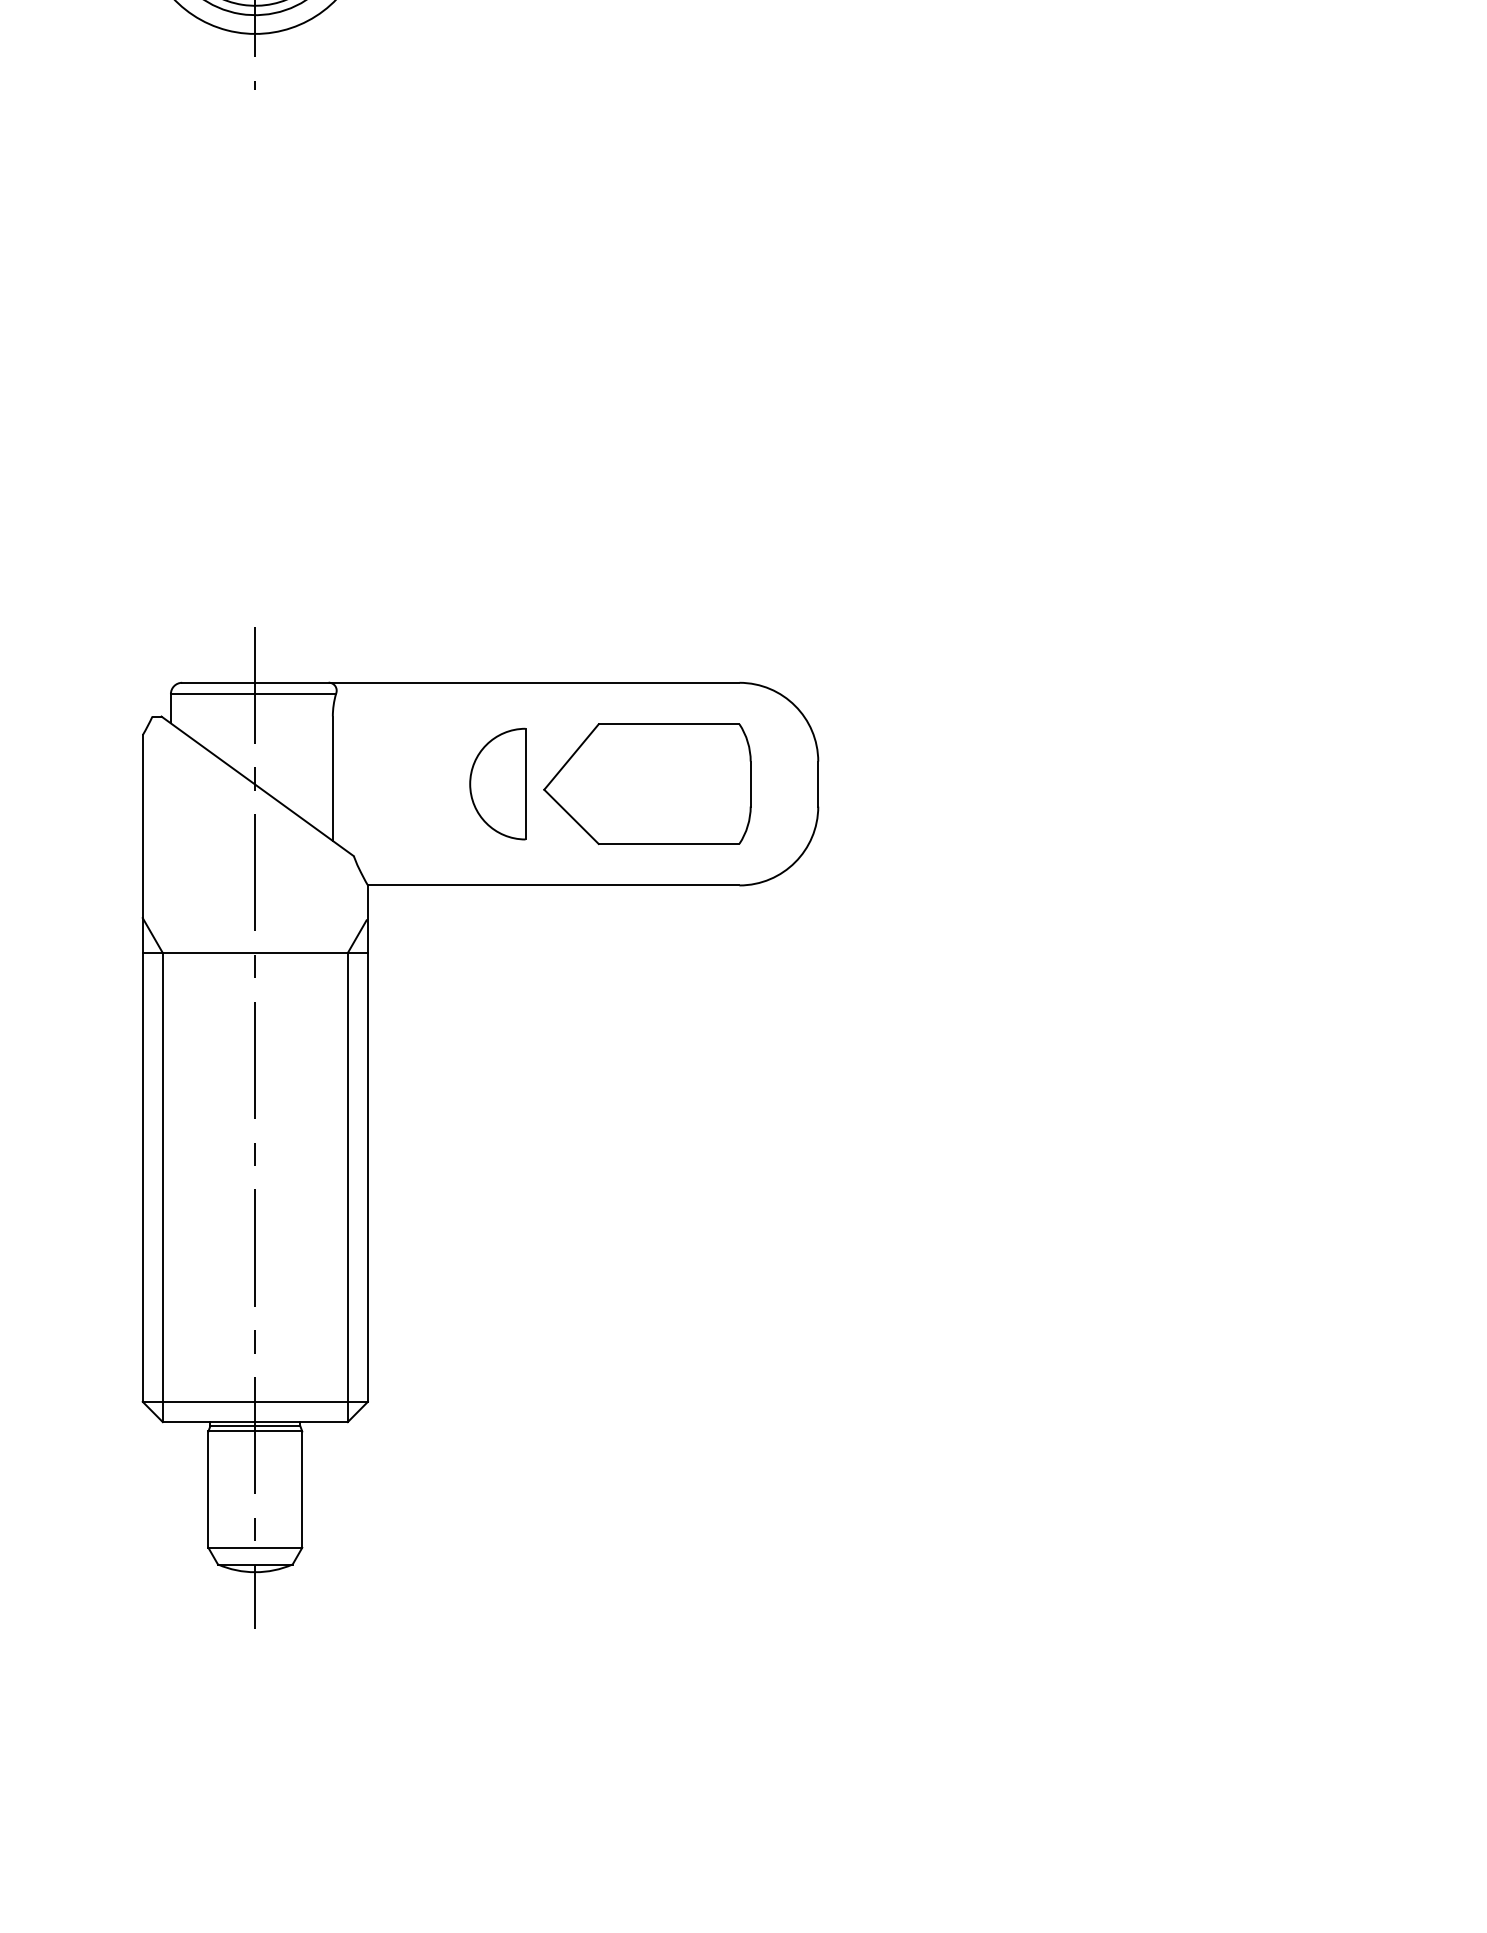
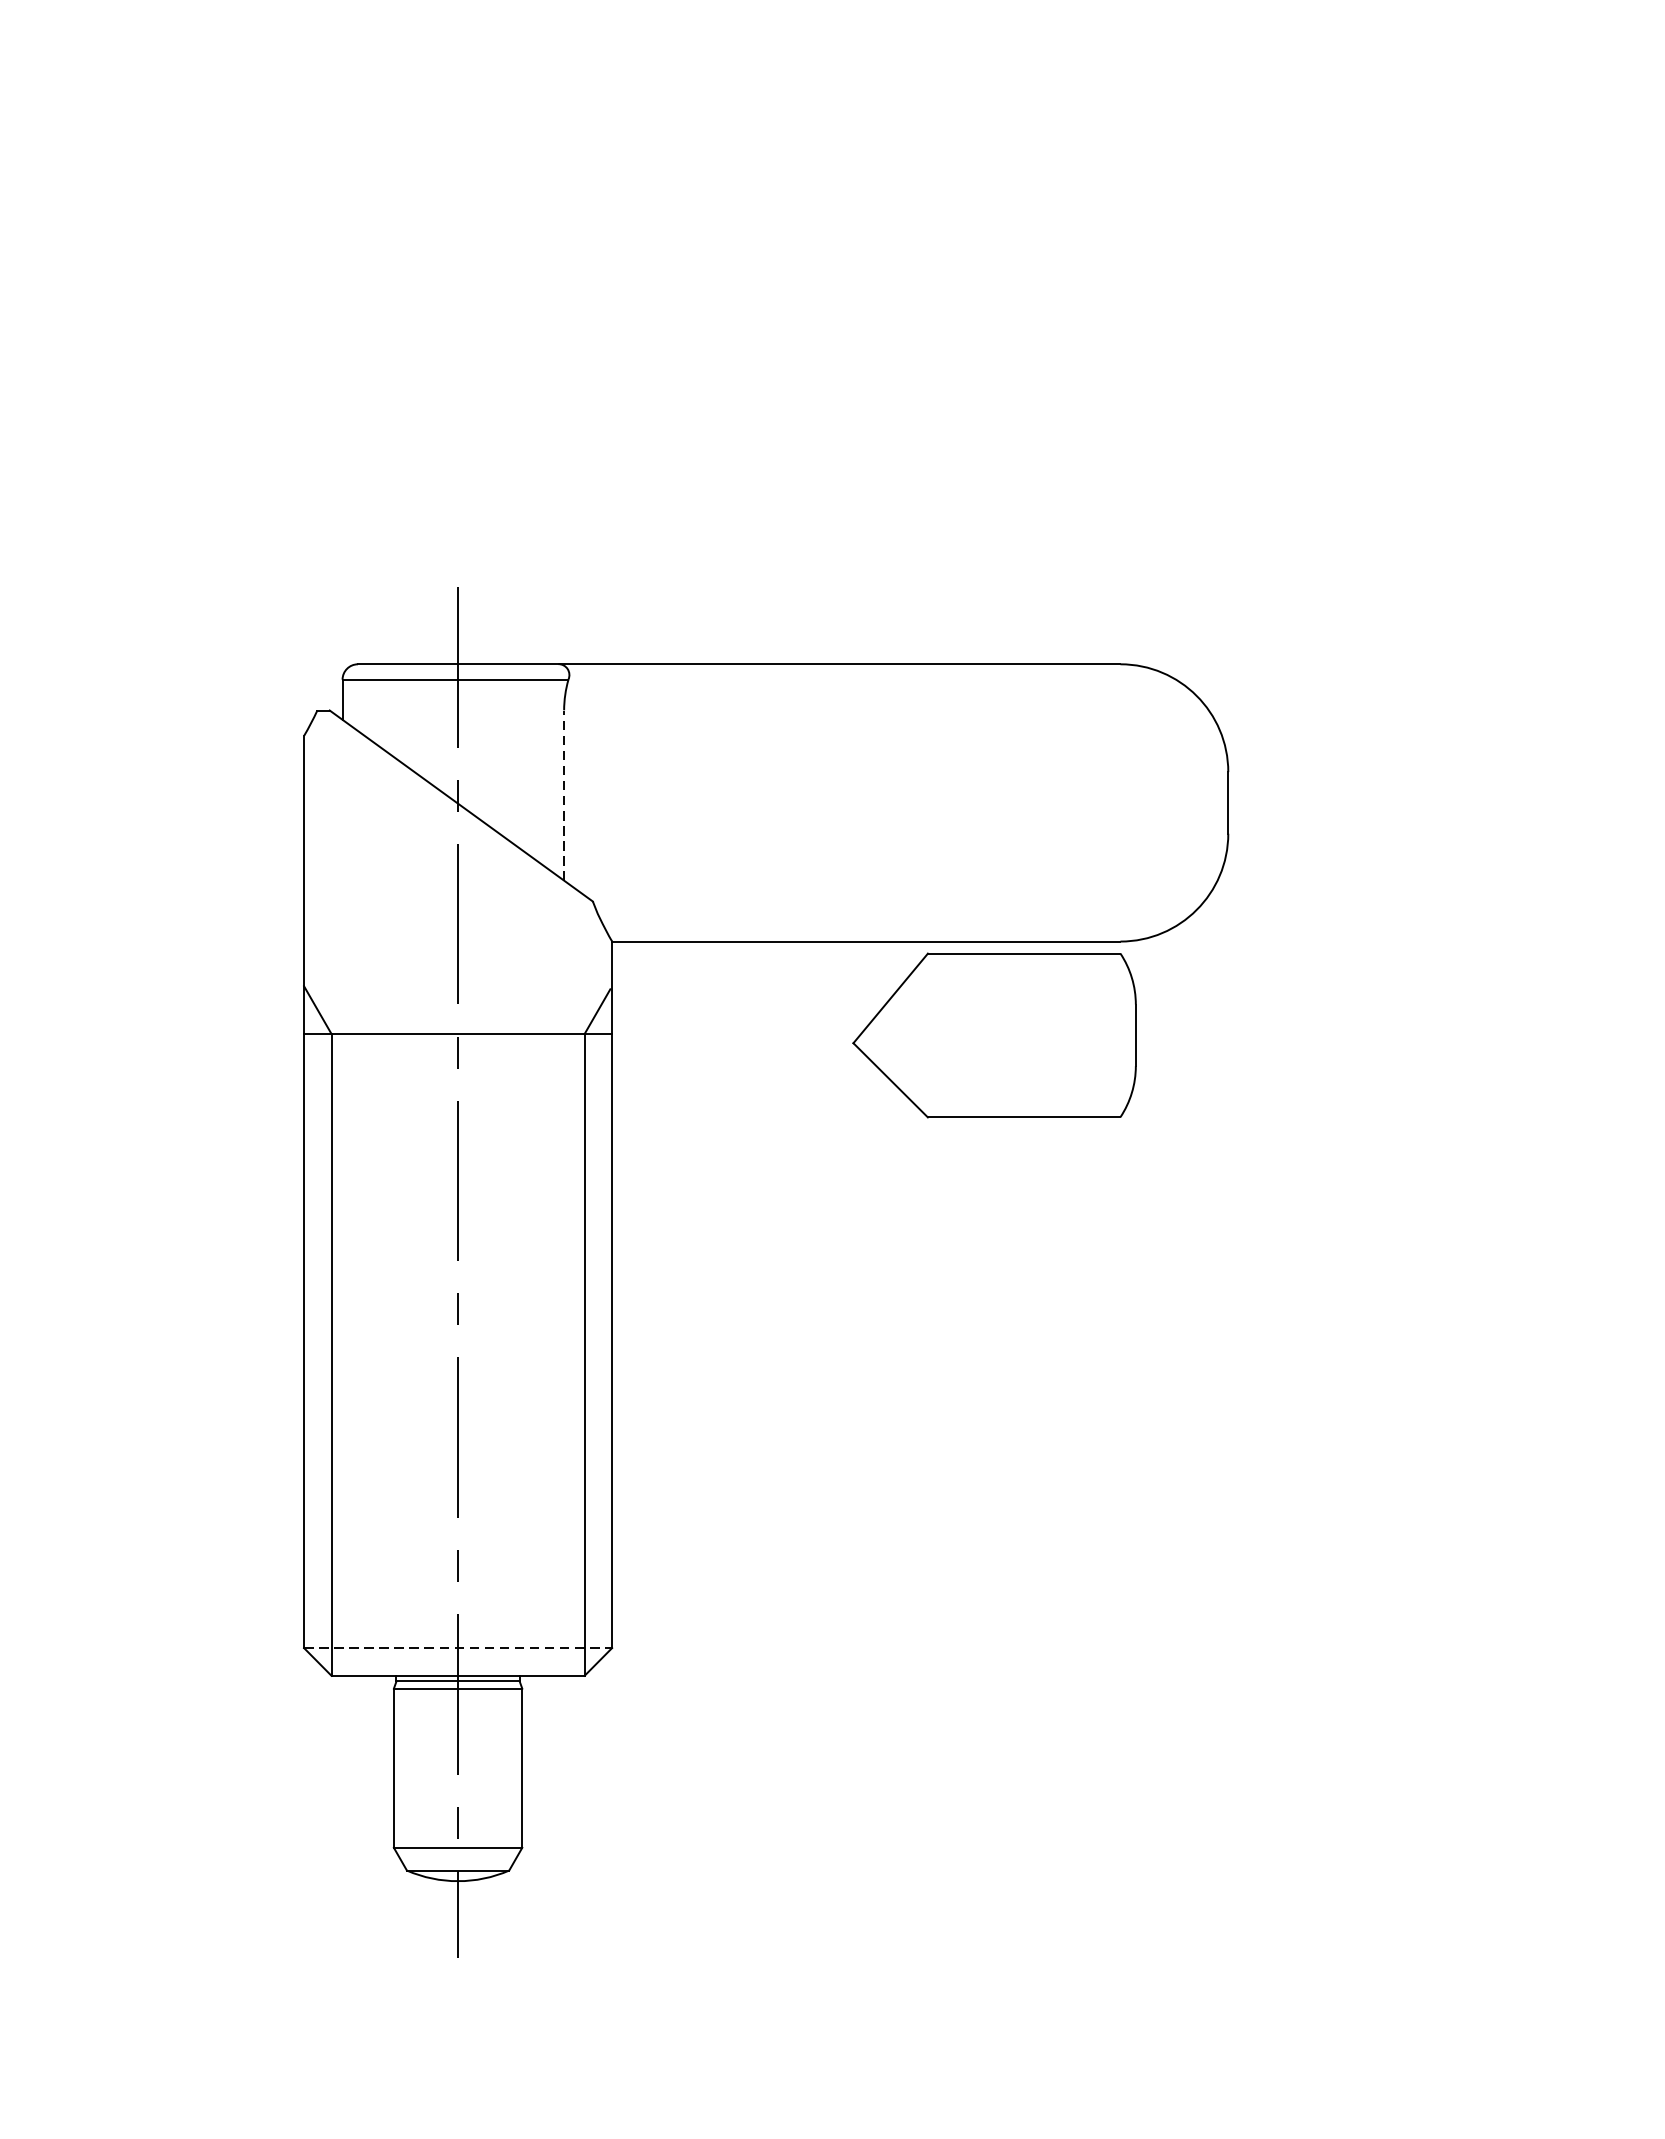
line: (332, 778) -> (563, 795), solid -> dashed
part: (497, 783) -> (789, 802), removed
part: (647, 784) -> (994, 1036), moved
line: (255, 1401) -> (458, 1647), solid -> dashed

